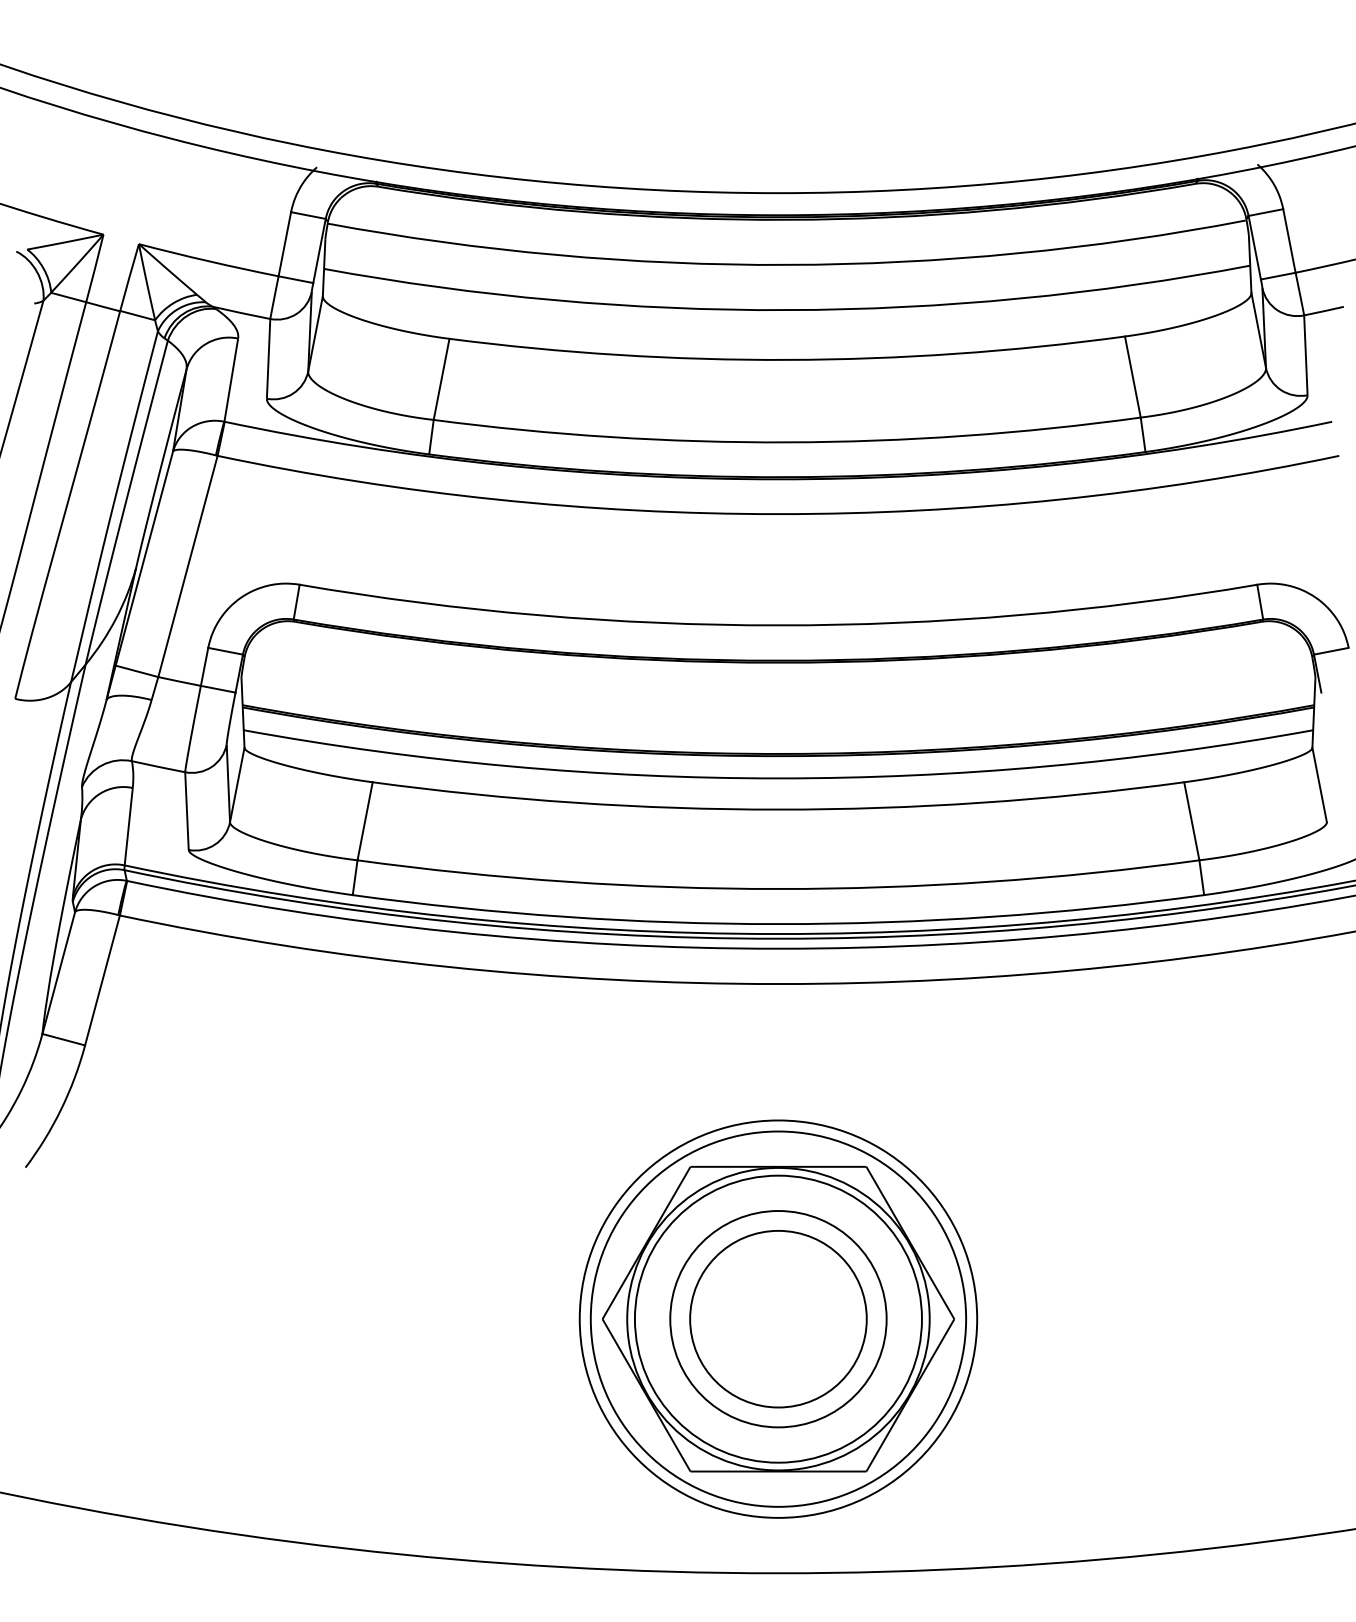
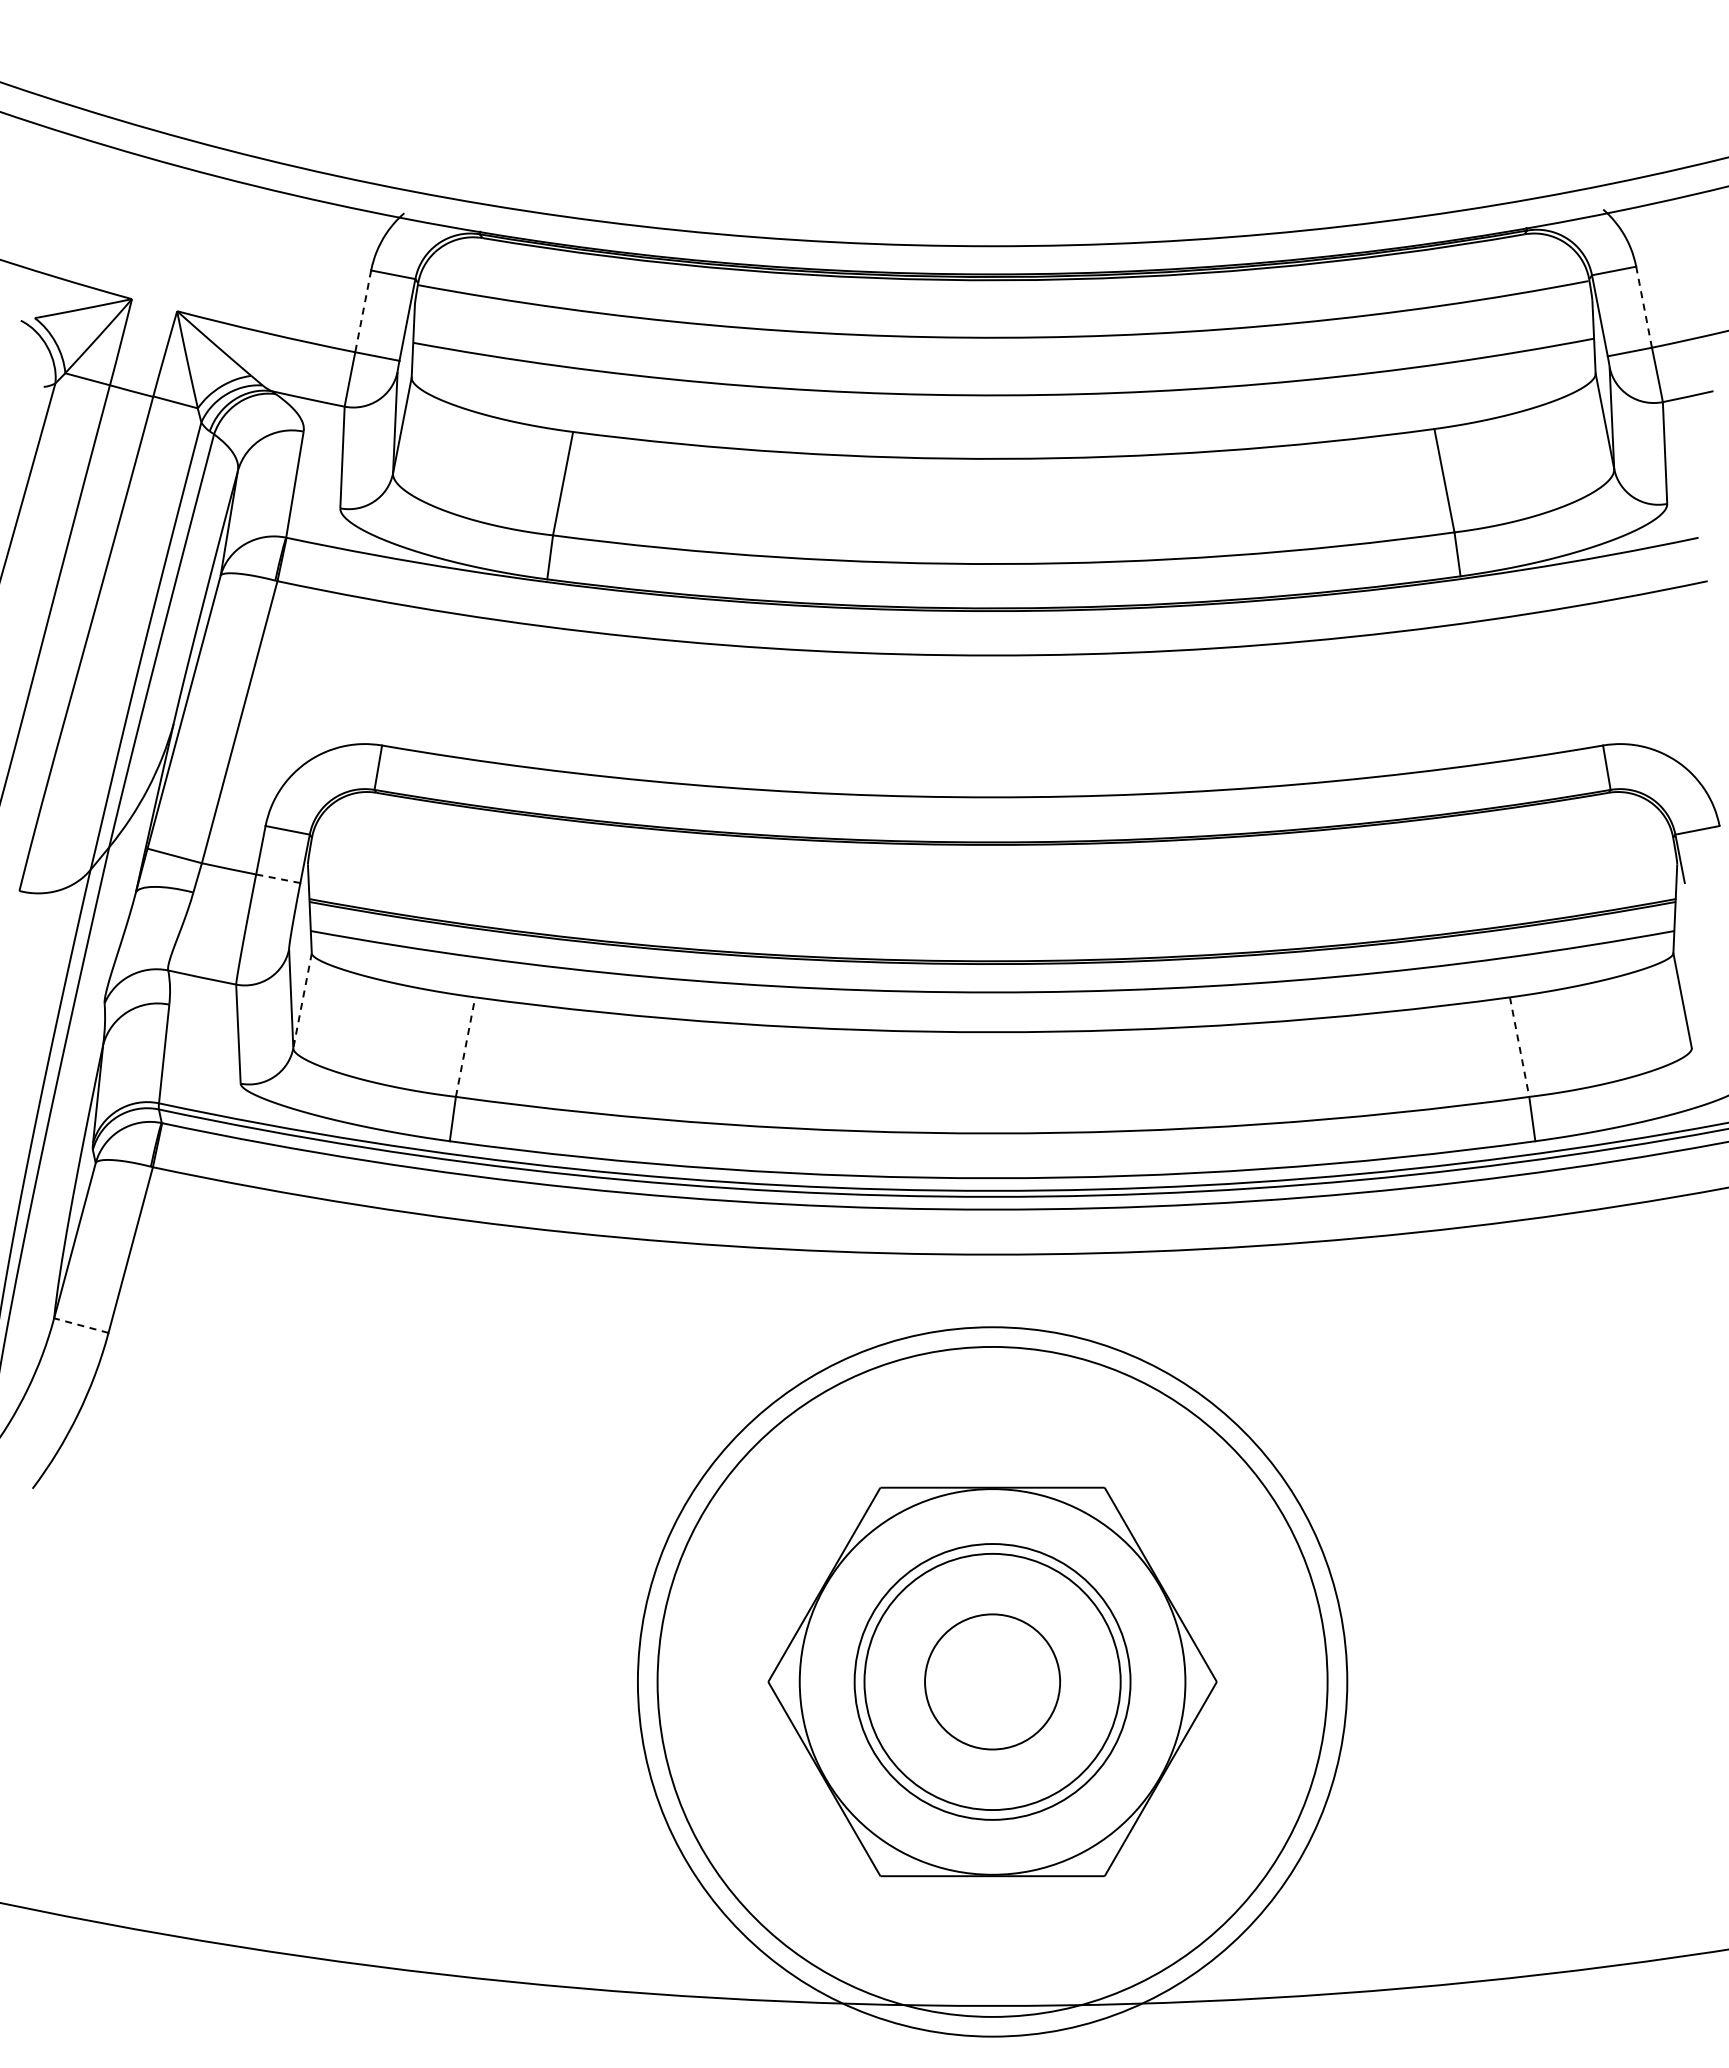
line: (1289, 240) -> (1644, 306), solid -> dashed
line: (285, 244) -> (363, 311), solid -> dashed
line: (218, 689) -> (278, 878), solid -> dashed
line: (237, 785) -> (302, 1001), solid -> dashed
line: (365, 821) -> (465, 1047), solid -> dashed
line: (1191, 821) -> (1519, 1047), solid -> dashed
line: (63, 1039) -> (80, 1325), solid -> dashed
circle: (778, 1318) -> (992, 1681), size x0.6
circle: (778, 1318) -> (992, 1681), size x0.7
circle: (778, 1318) -> (992, 1681), size x1.4
circle: (778, 1318) -> (992, 1681), size x1.4

